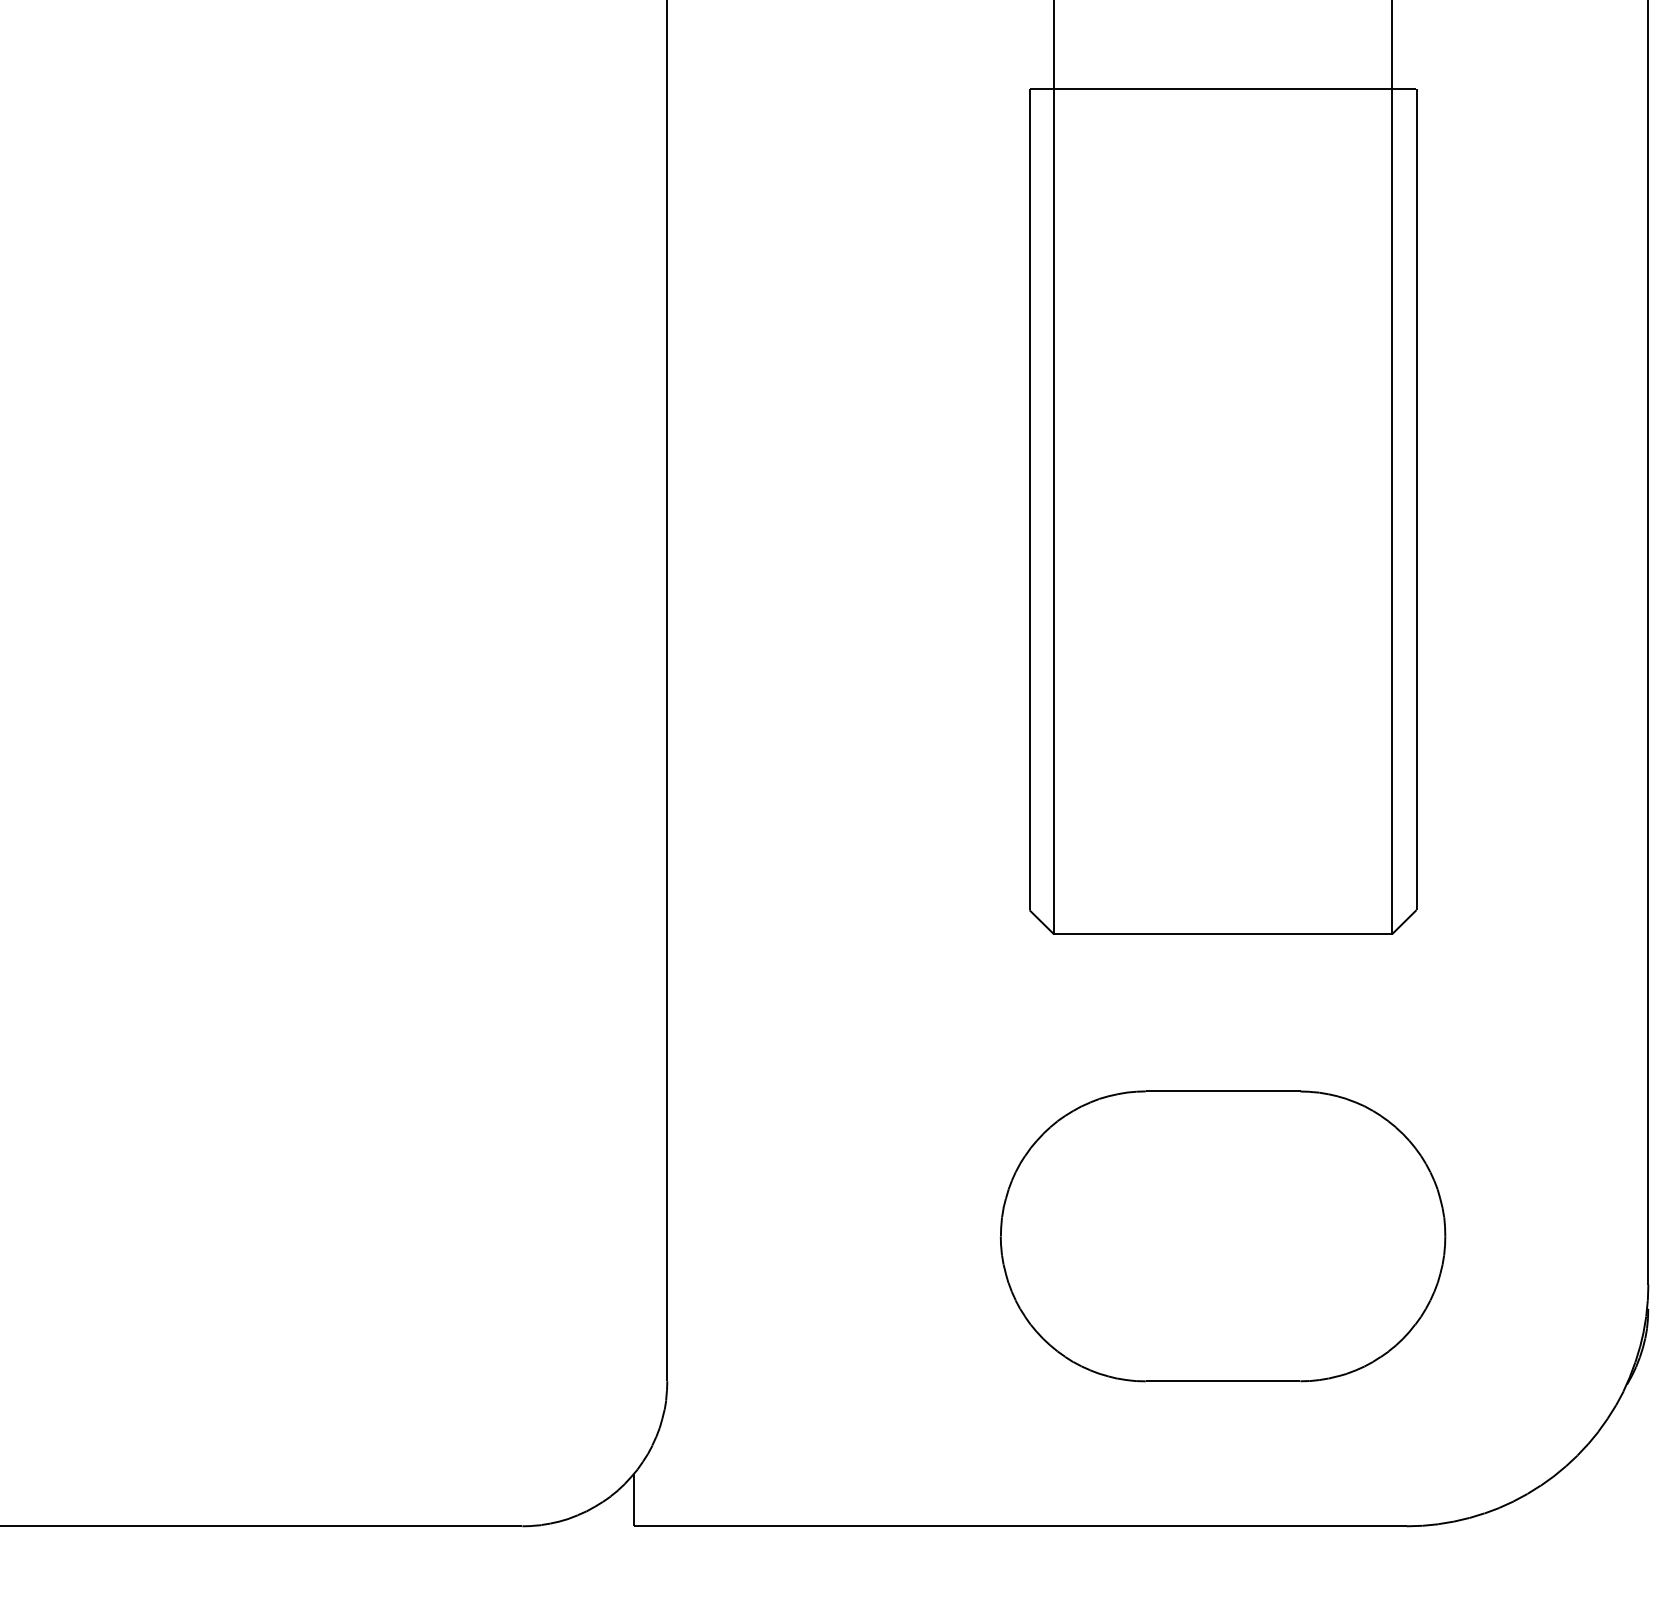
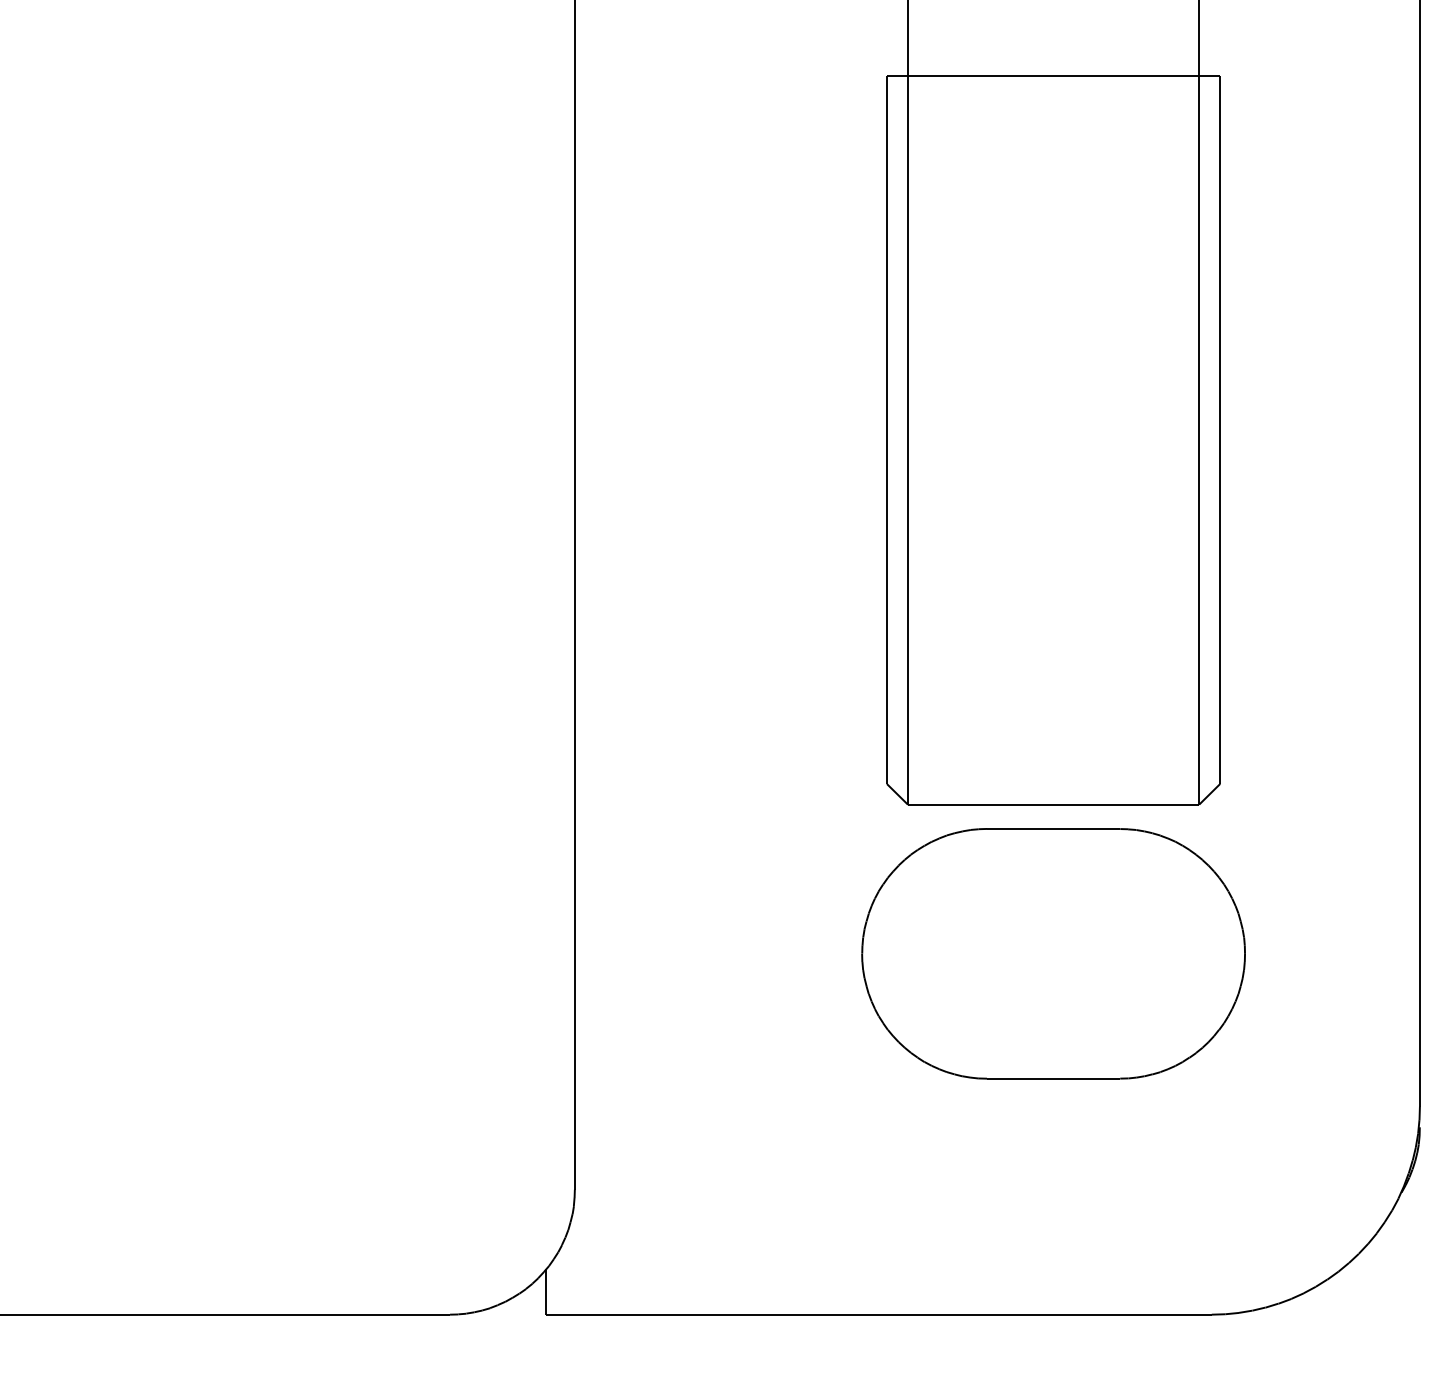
part: (1222, 1236) -> (1053, 953), moved

